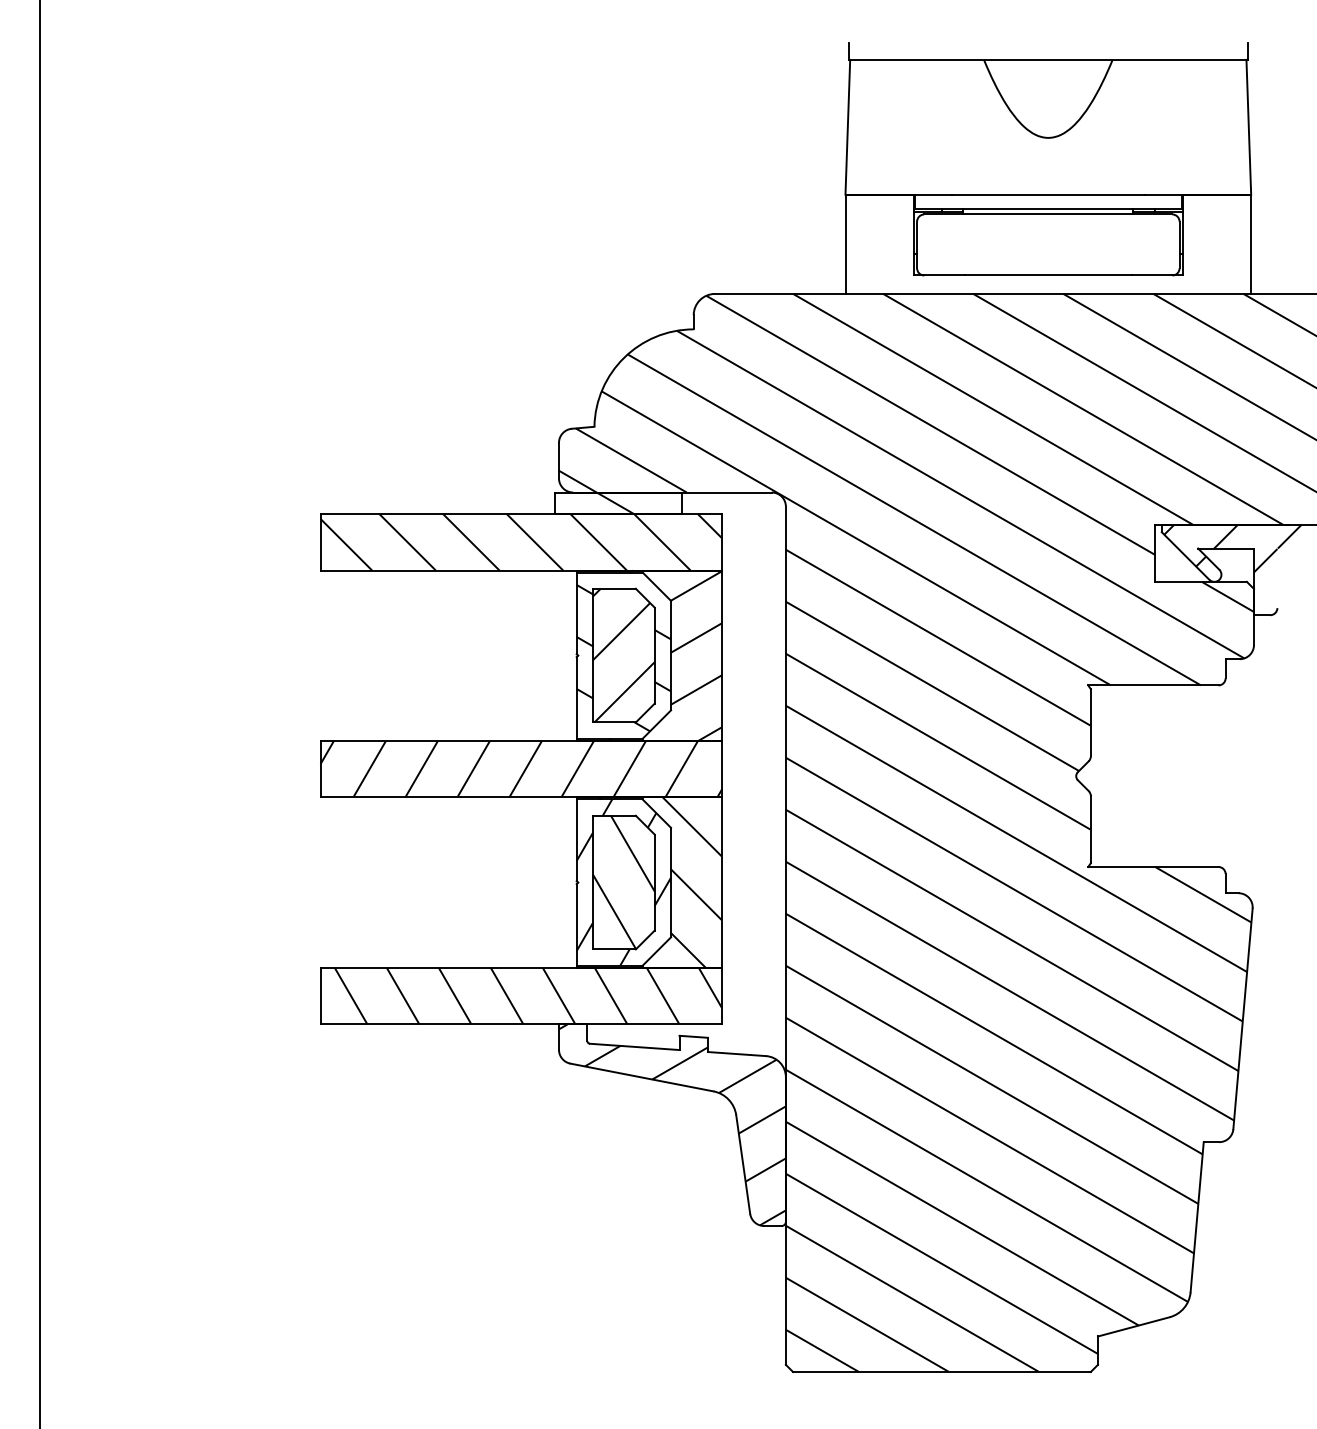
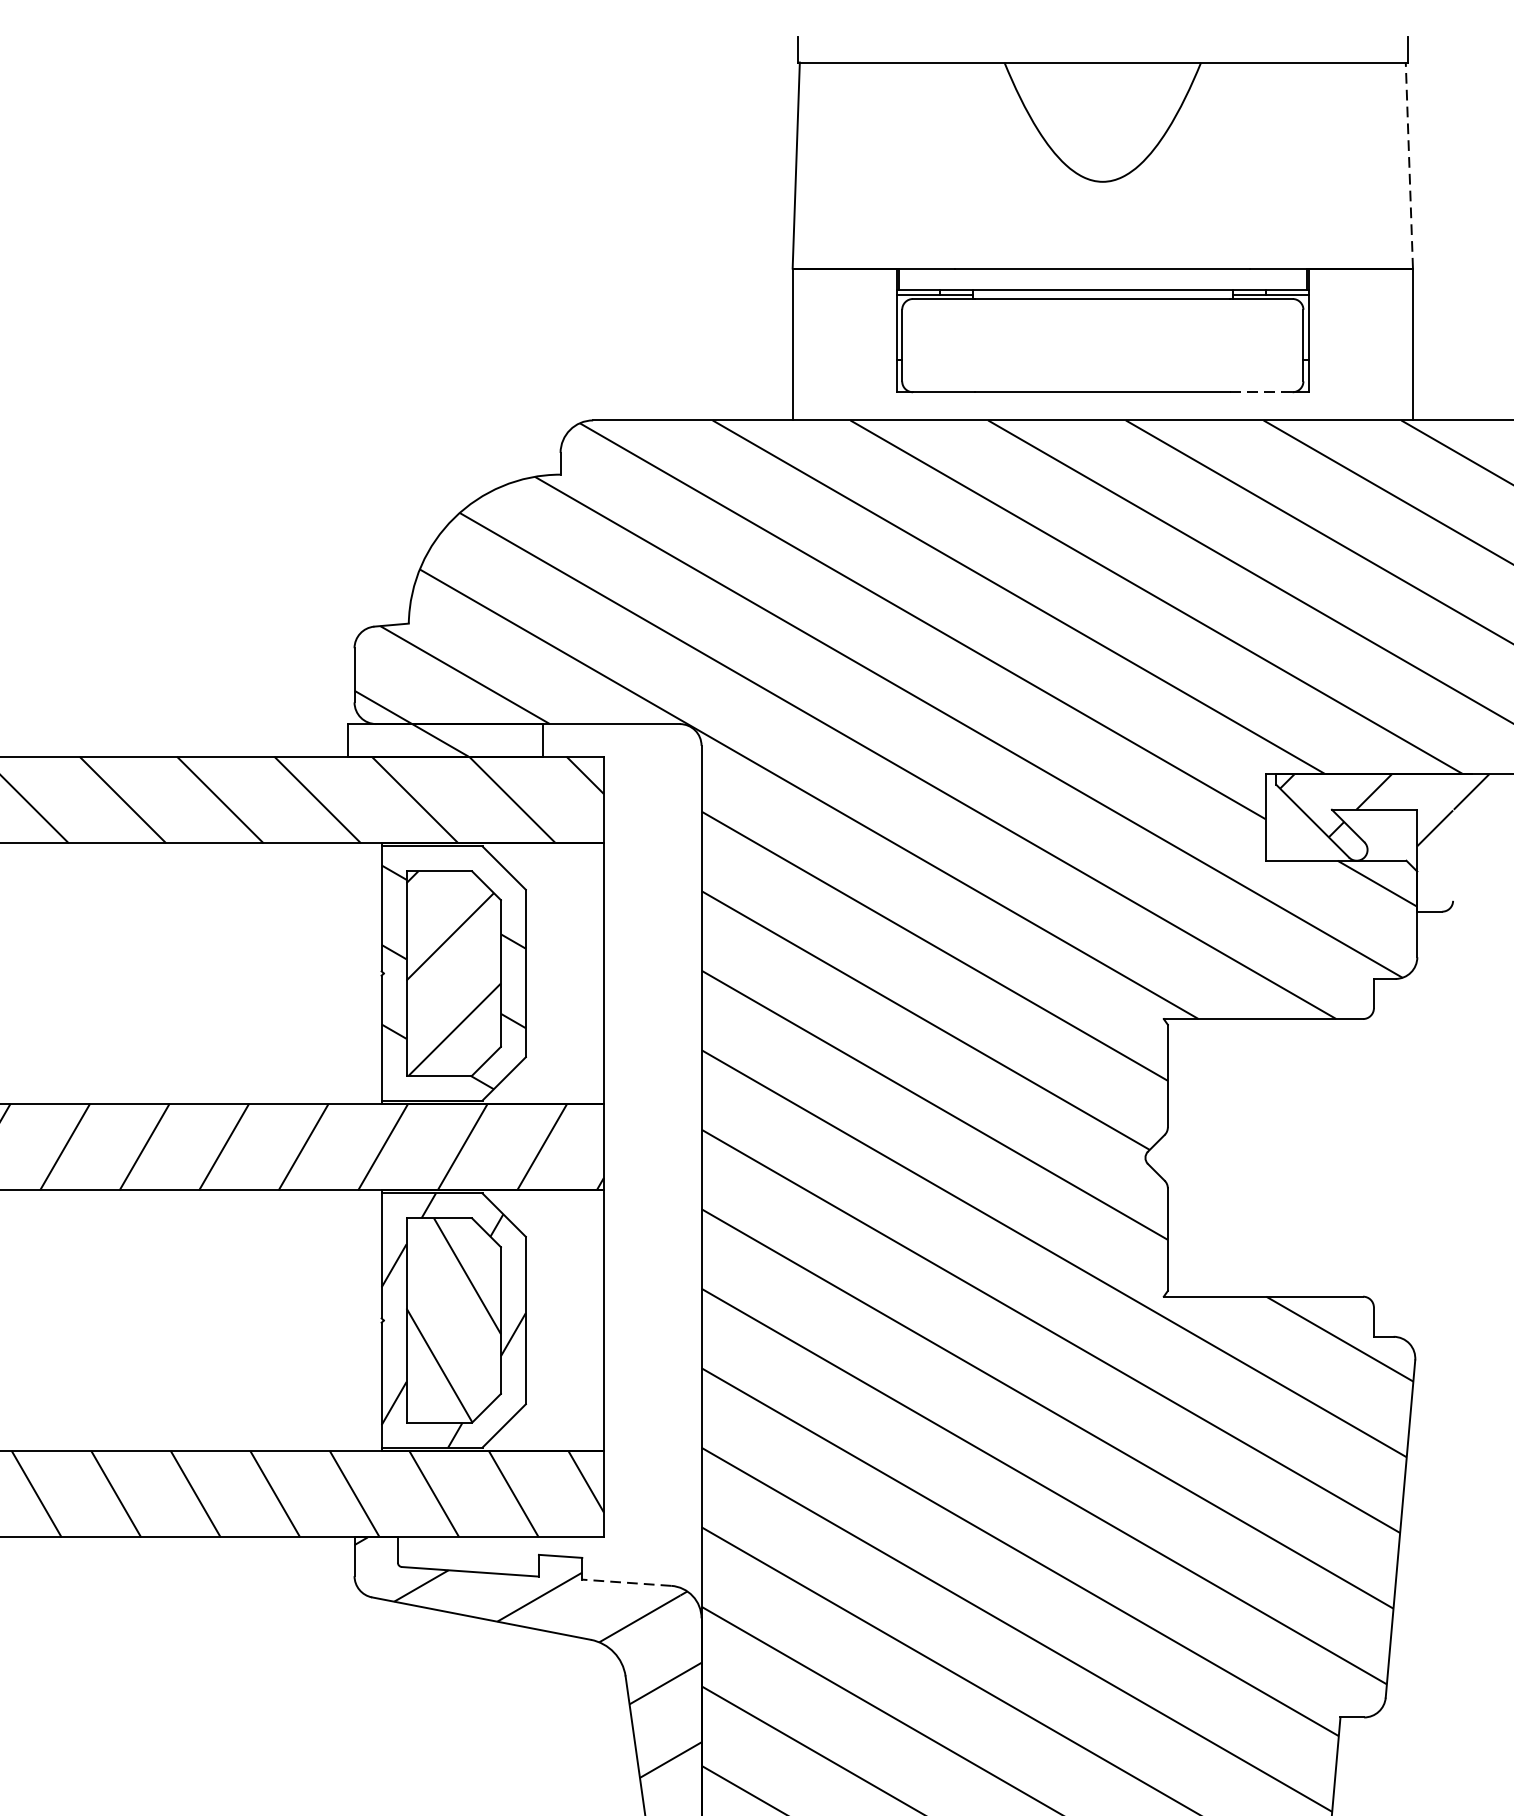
line: (1248, 126) -> (1408, 164), solid -> dashed
line: (1152, 275) -> (1262, 392), solid -> dashed
hatch: (665, 655) -> (517, 973), removed
hatch: (649, 882) -> (492, 1320), removed
line: (736, 1054) -> (626, 1583), solid -> dashed

